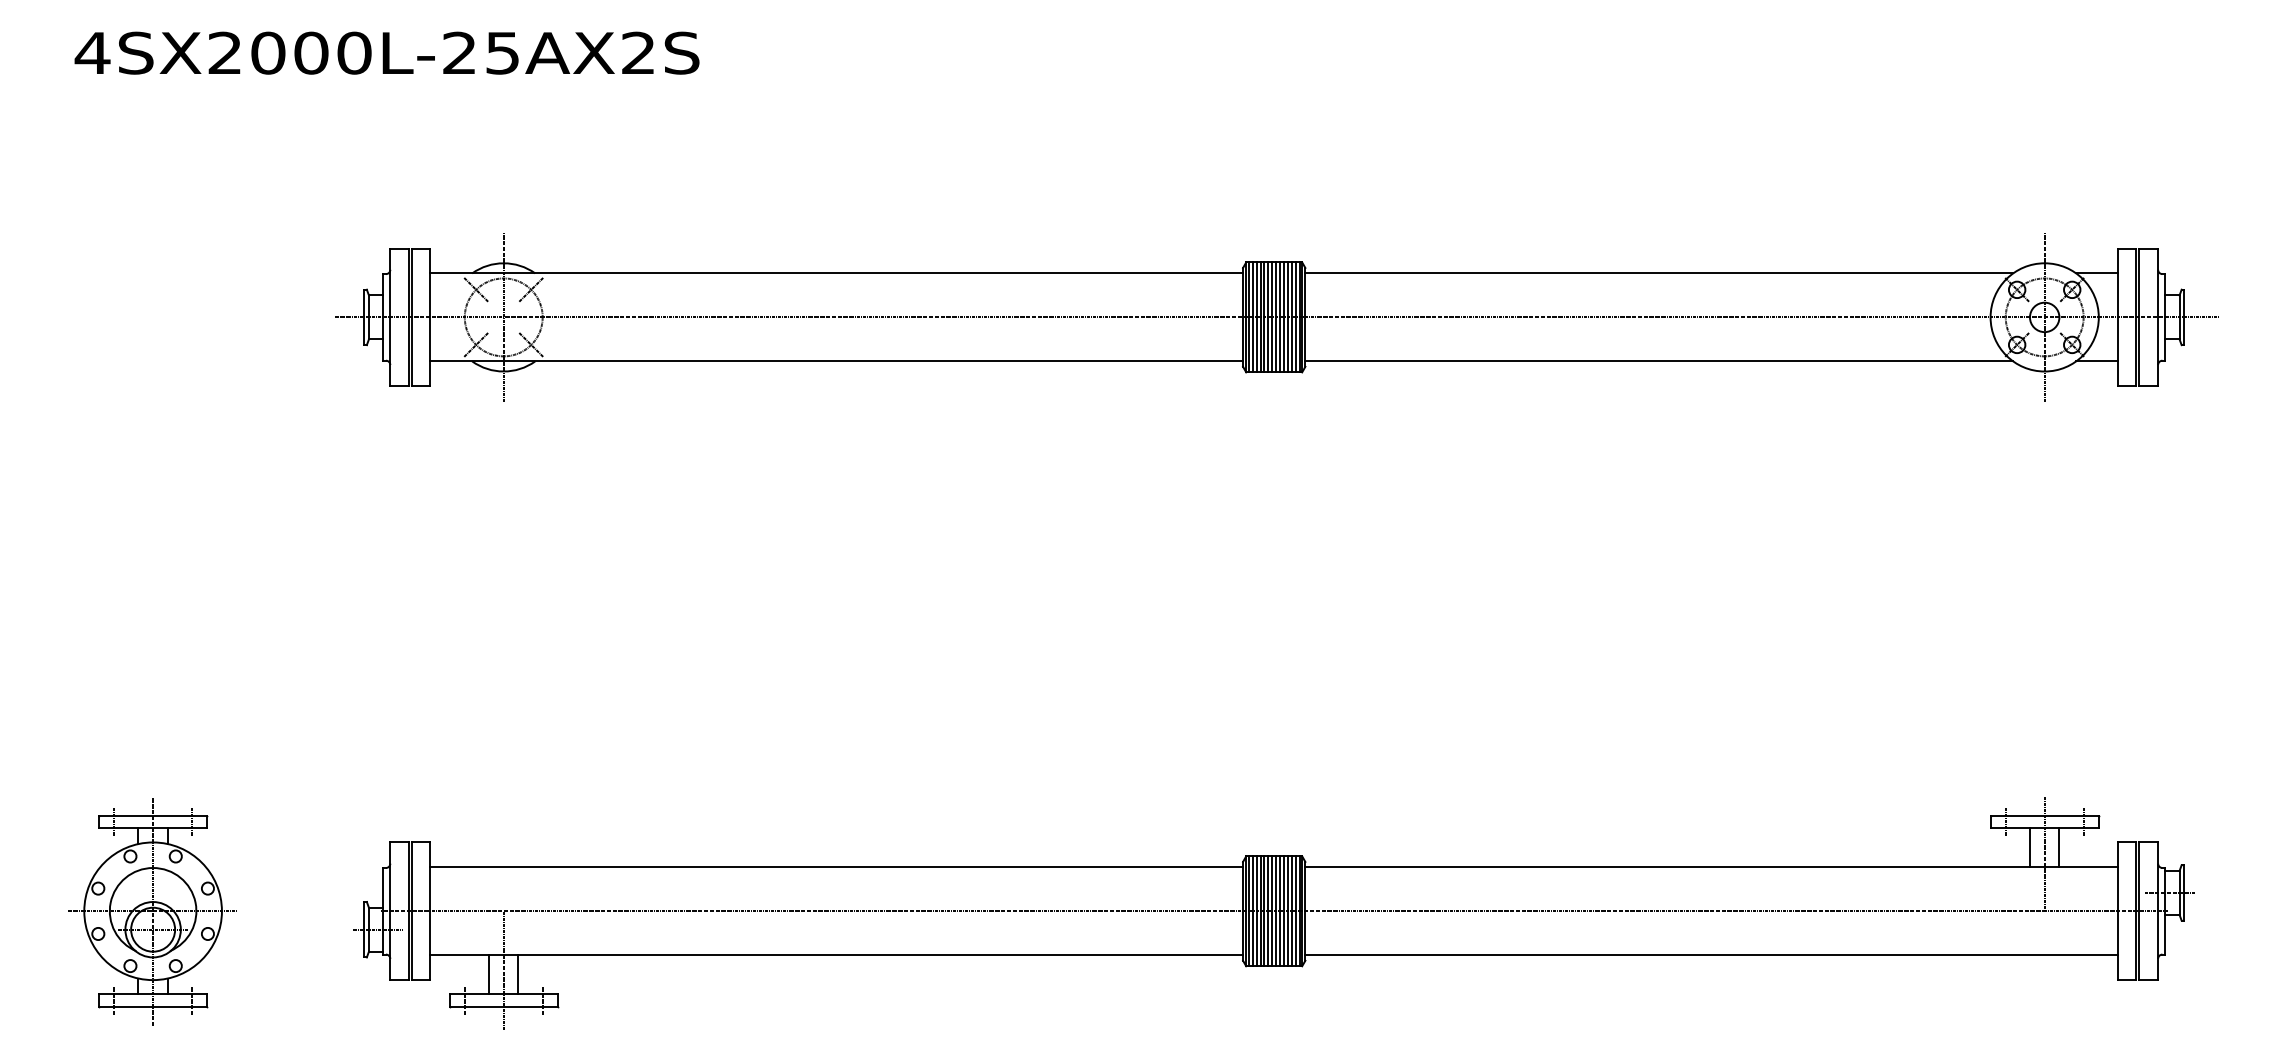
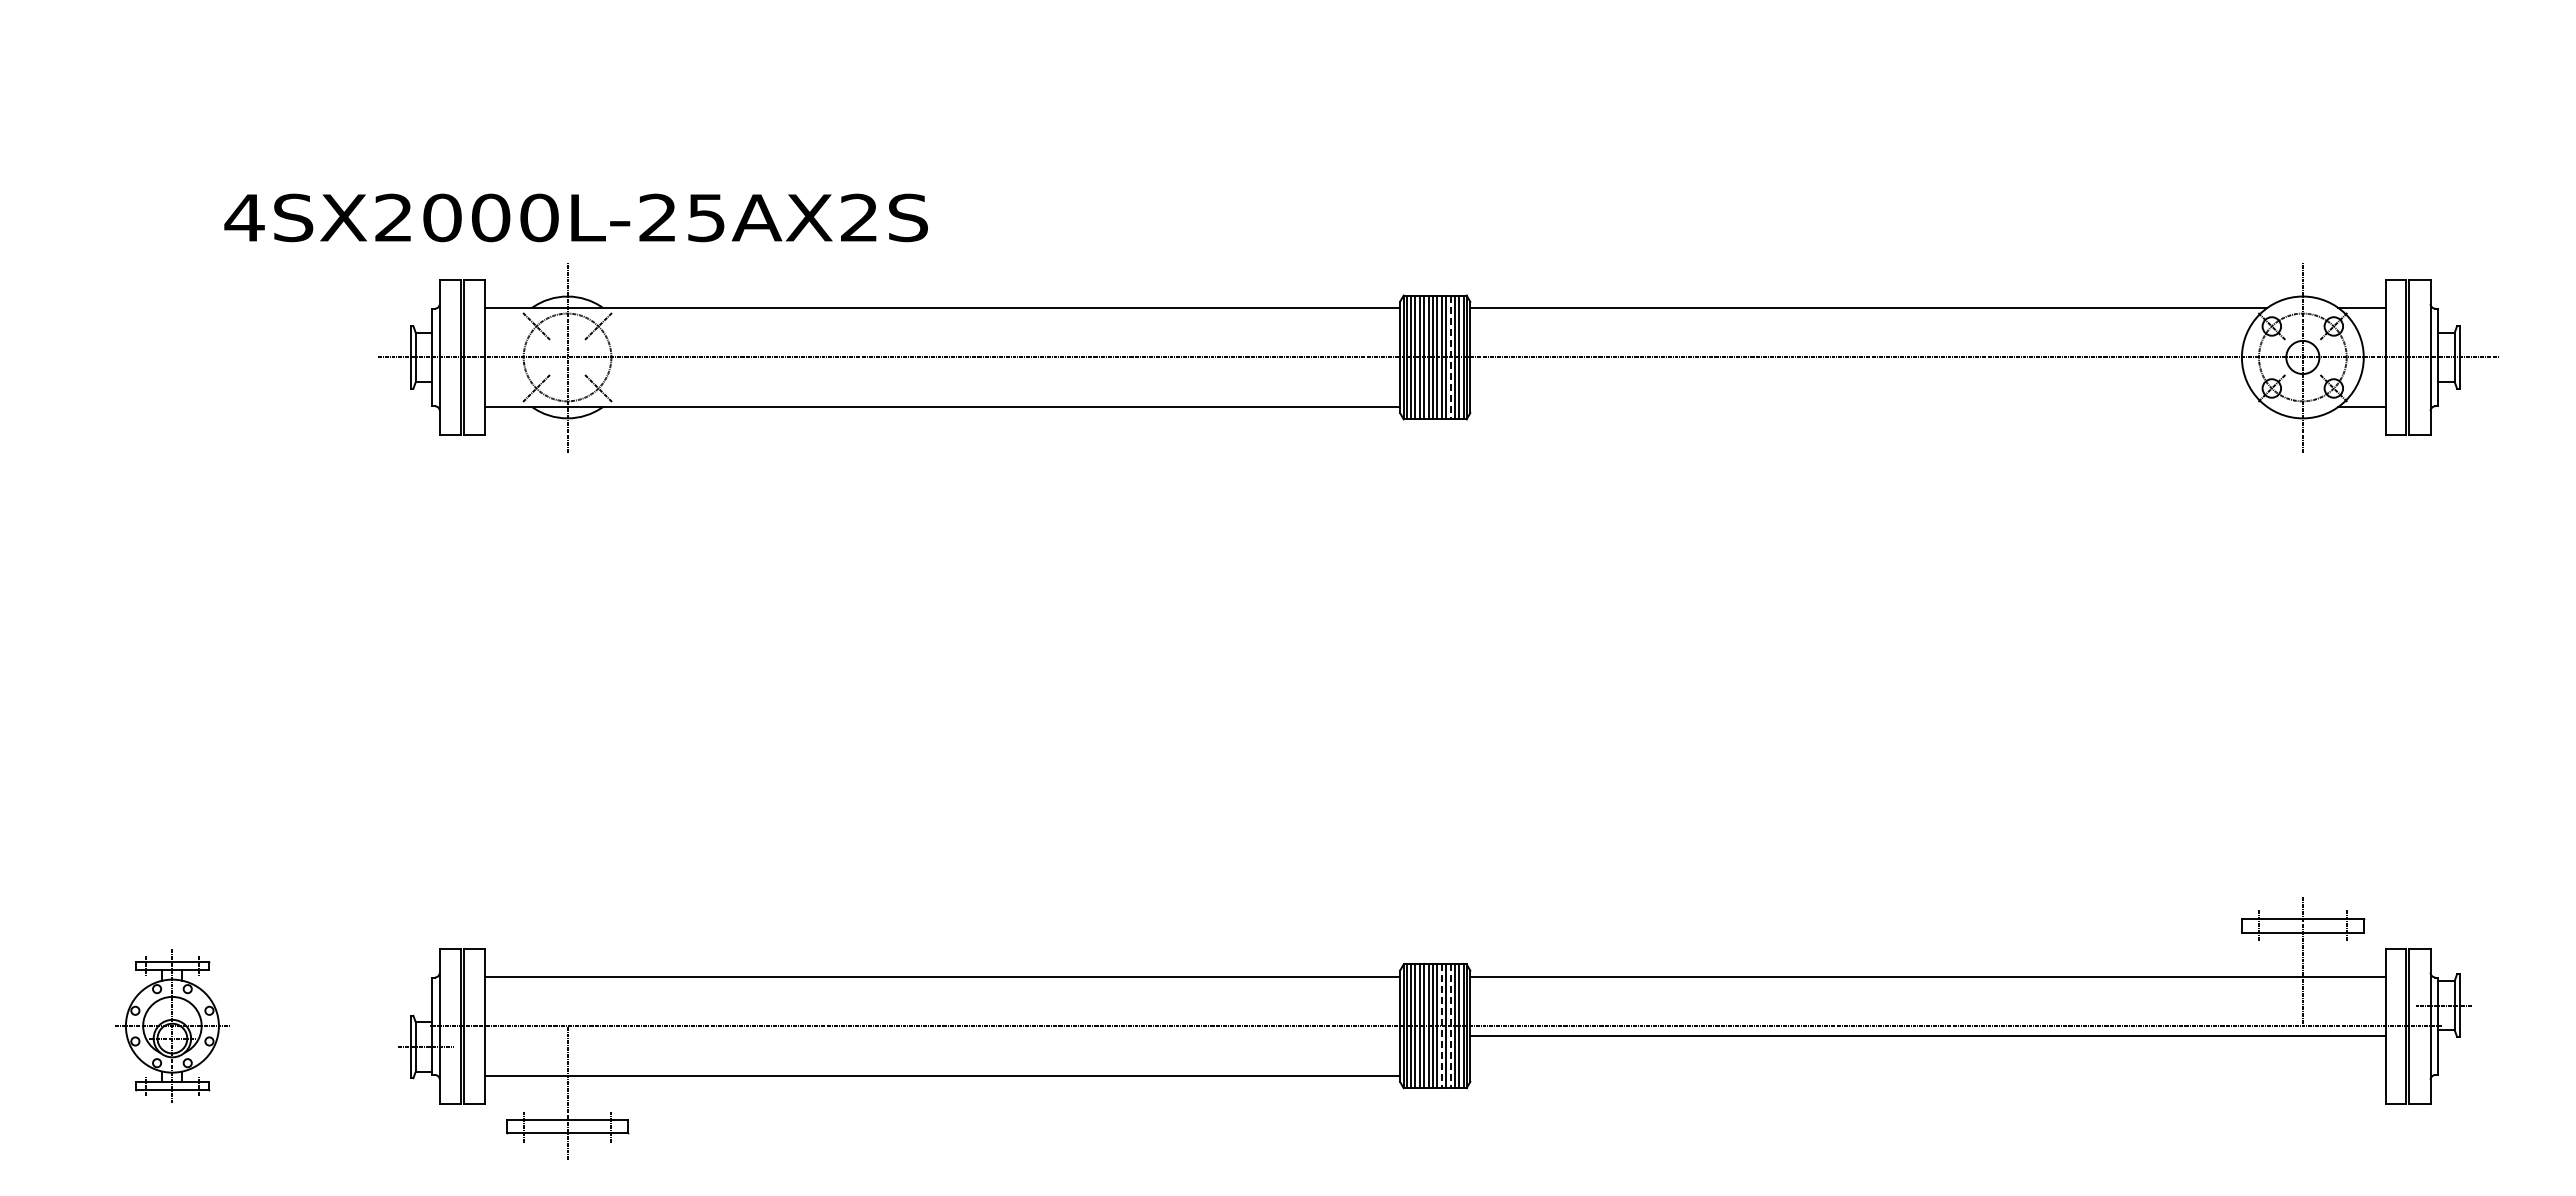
text: (386, 52) -> (575, 217), moved
line: (1287, 317) -> (1450, 357), solid -> dashed
line: (1658, 361) -> (1868, 407), removed
line: (2030, 847) -> (2286, 954), removed
line: (2059, 847) -> (2319, 954), removed
part: (152, 910) -> (171, 1025), size x0.6
line: (1279, 911) -> (1441, 1026), solid -> dashed
line: (1287, 911) -> (1450, 1026), solid -> dashed
line: (1711, 955) -> (1927, 1035), moved
line: (488, 974) -> (550, 1097), removed
line: (518, 974) -> (584, 1097), removed

